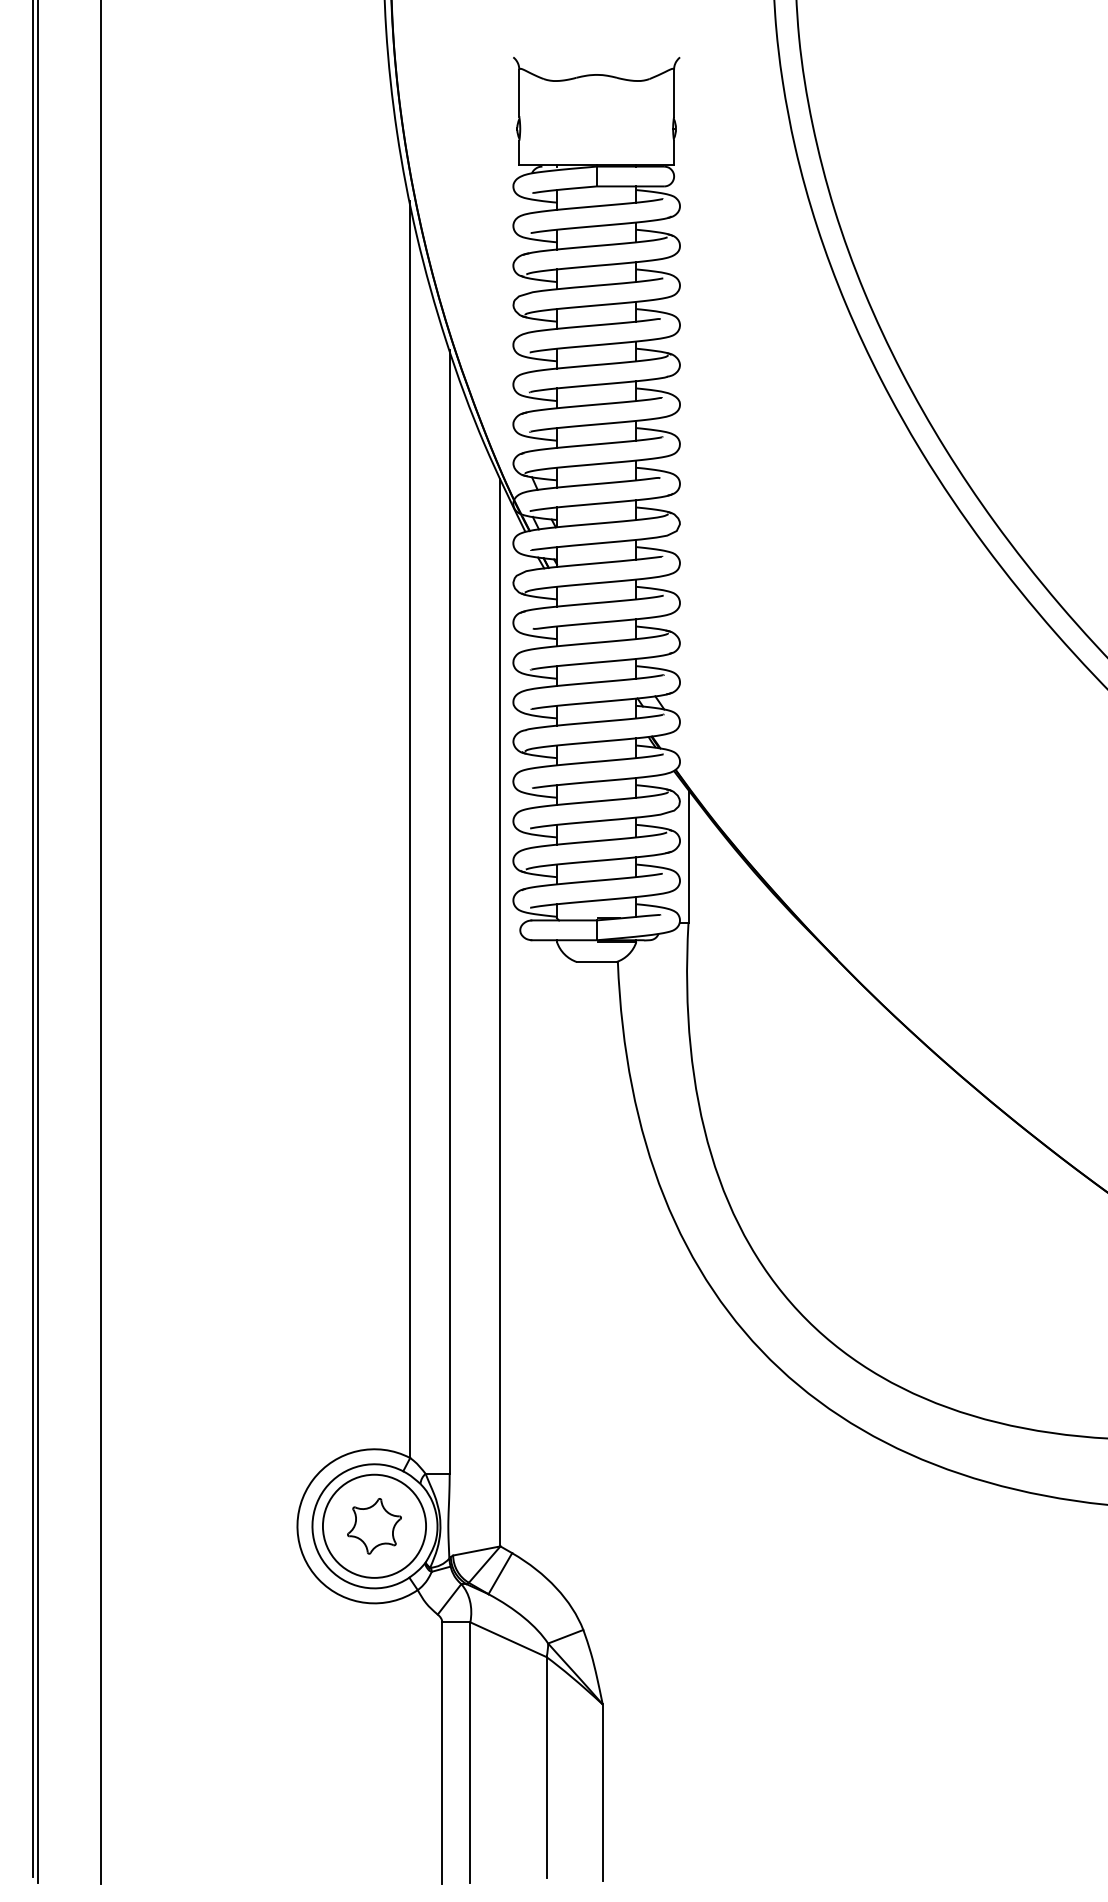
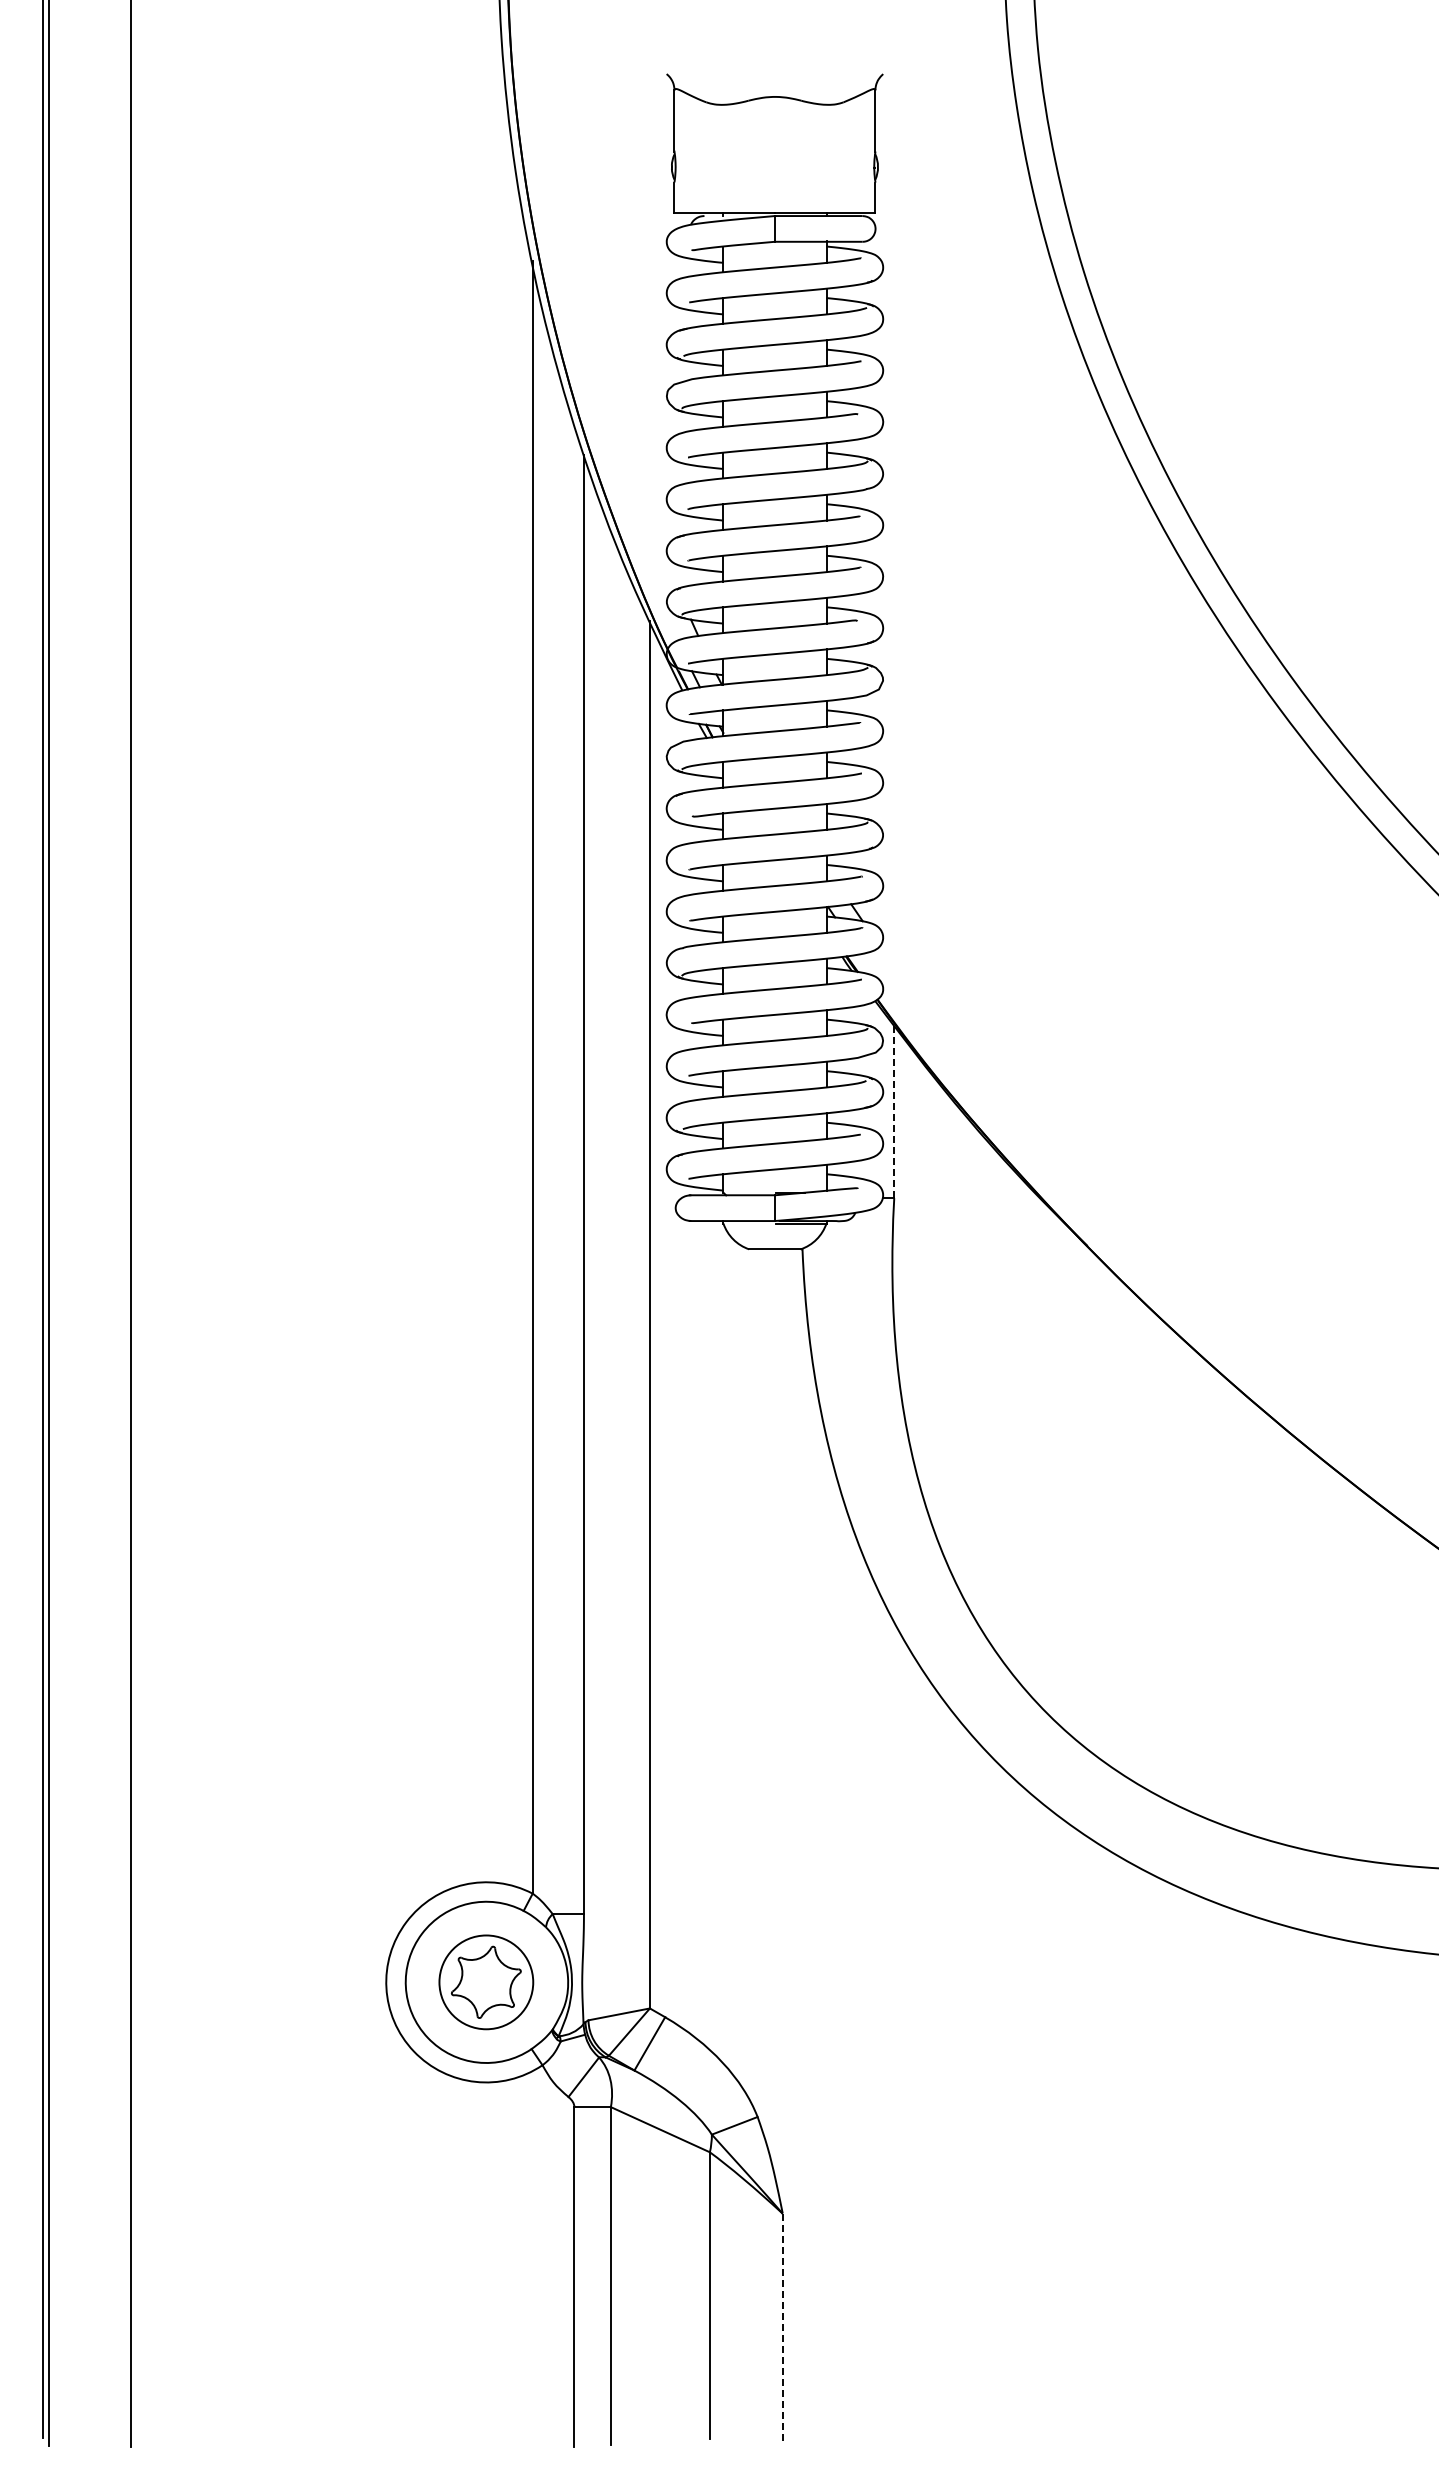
line: (688, 856) -> (894, 1112), solid -> dashed
circle: (374, 1526) -> (486, 1982), size x0.7
line: (602, 1792) -> (782, 2328), solid -> dashed

